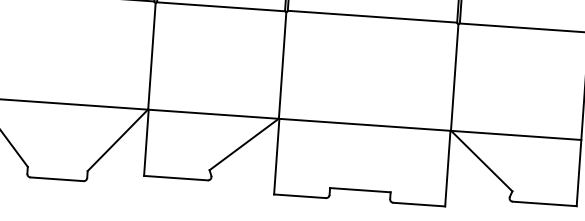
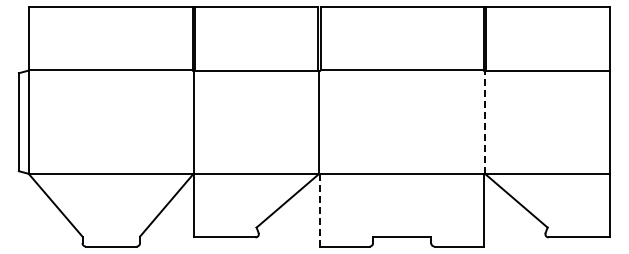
line: (454, 77) -> (484, 122), solid -> dashed
line: (276, 156) -> (319, 210), solid -> dashed

